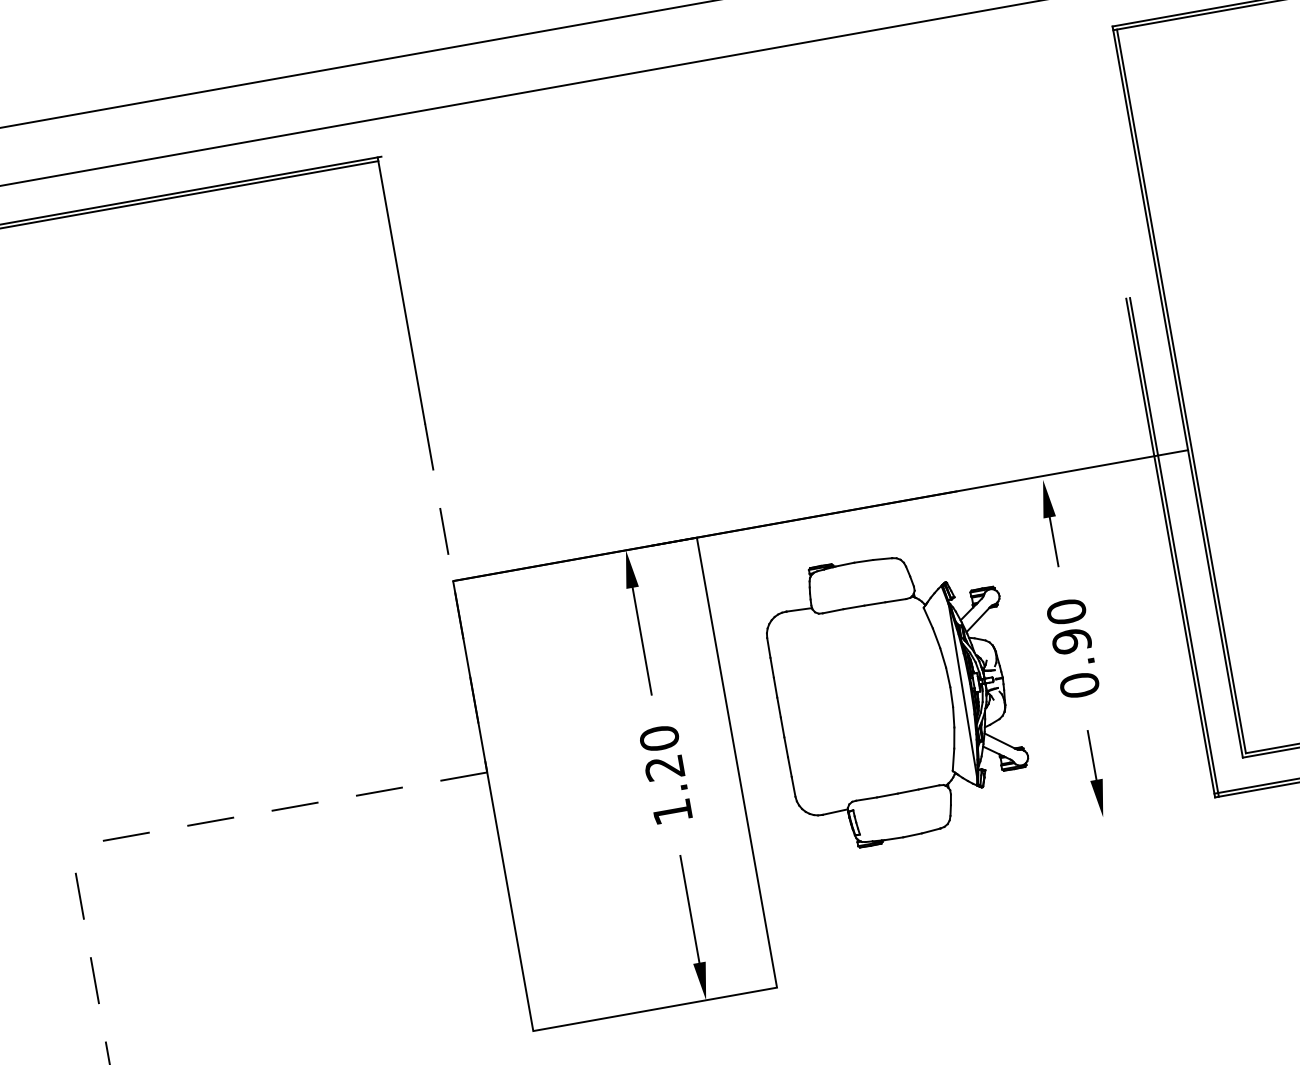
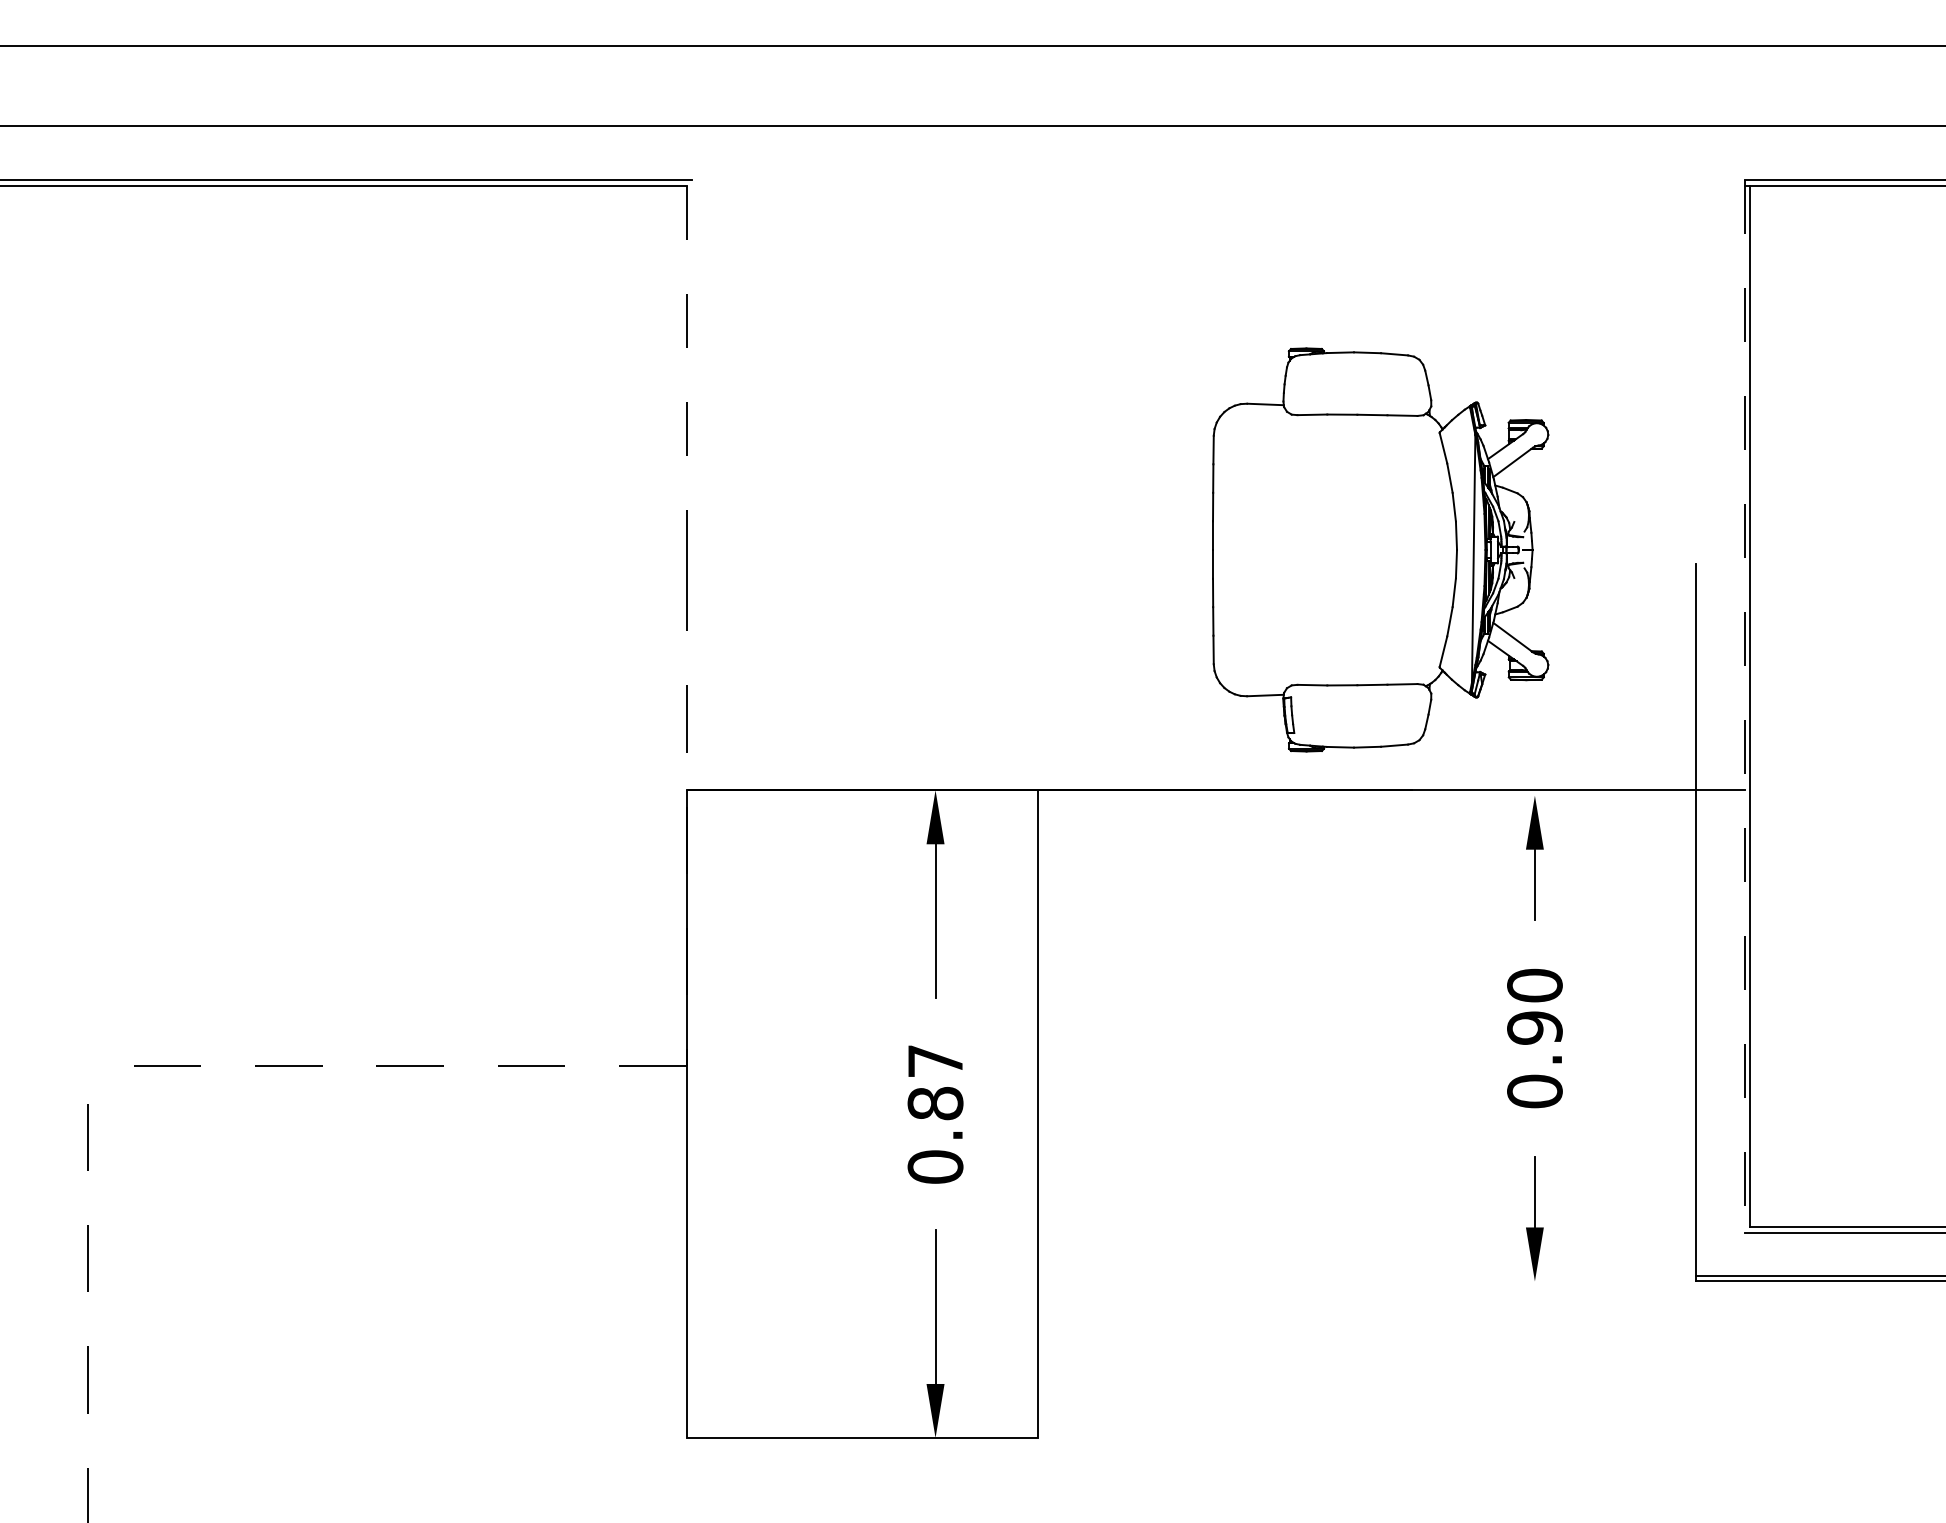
line: (401, 290) -> (686, 372), solid -> dashed
line: (1177, 392) -> (1744, 707), solid -> dashed
line: (1174, 547) -> (1701, 922), removed
part: (897, 696) -> (1380, 549), moved
text: (665, 774) -> (935, 1113), 1.20 -> 0.87

